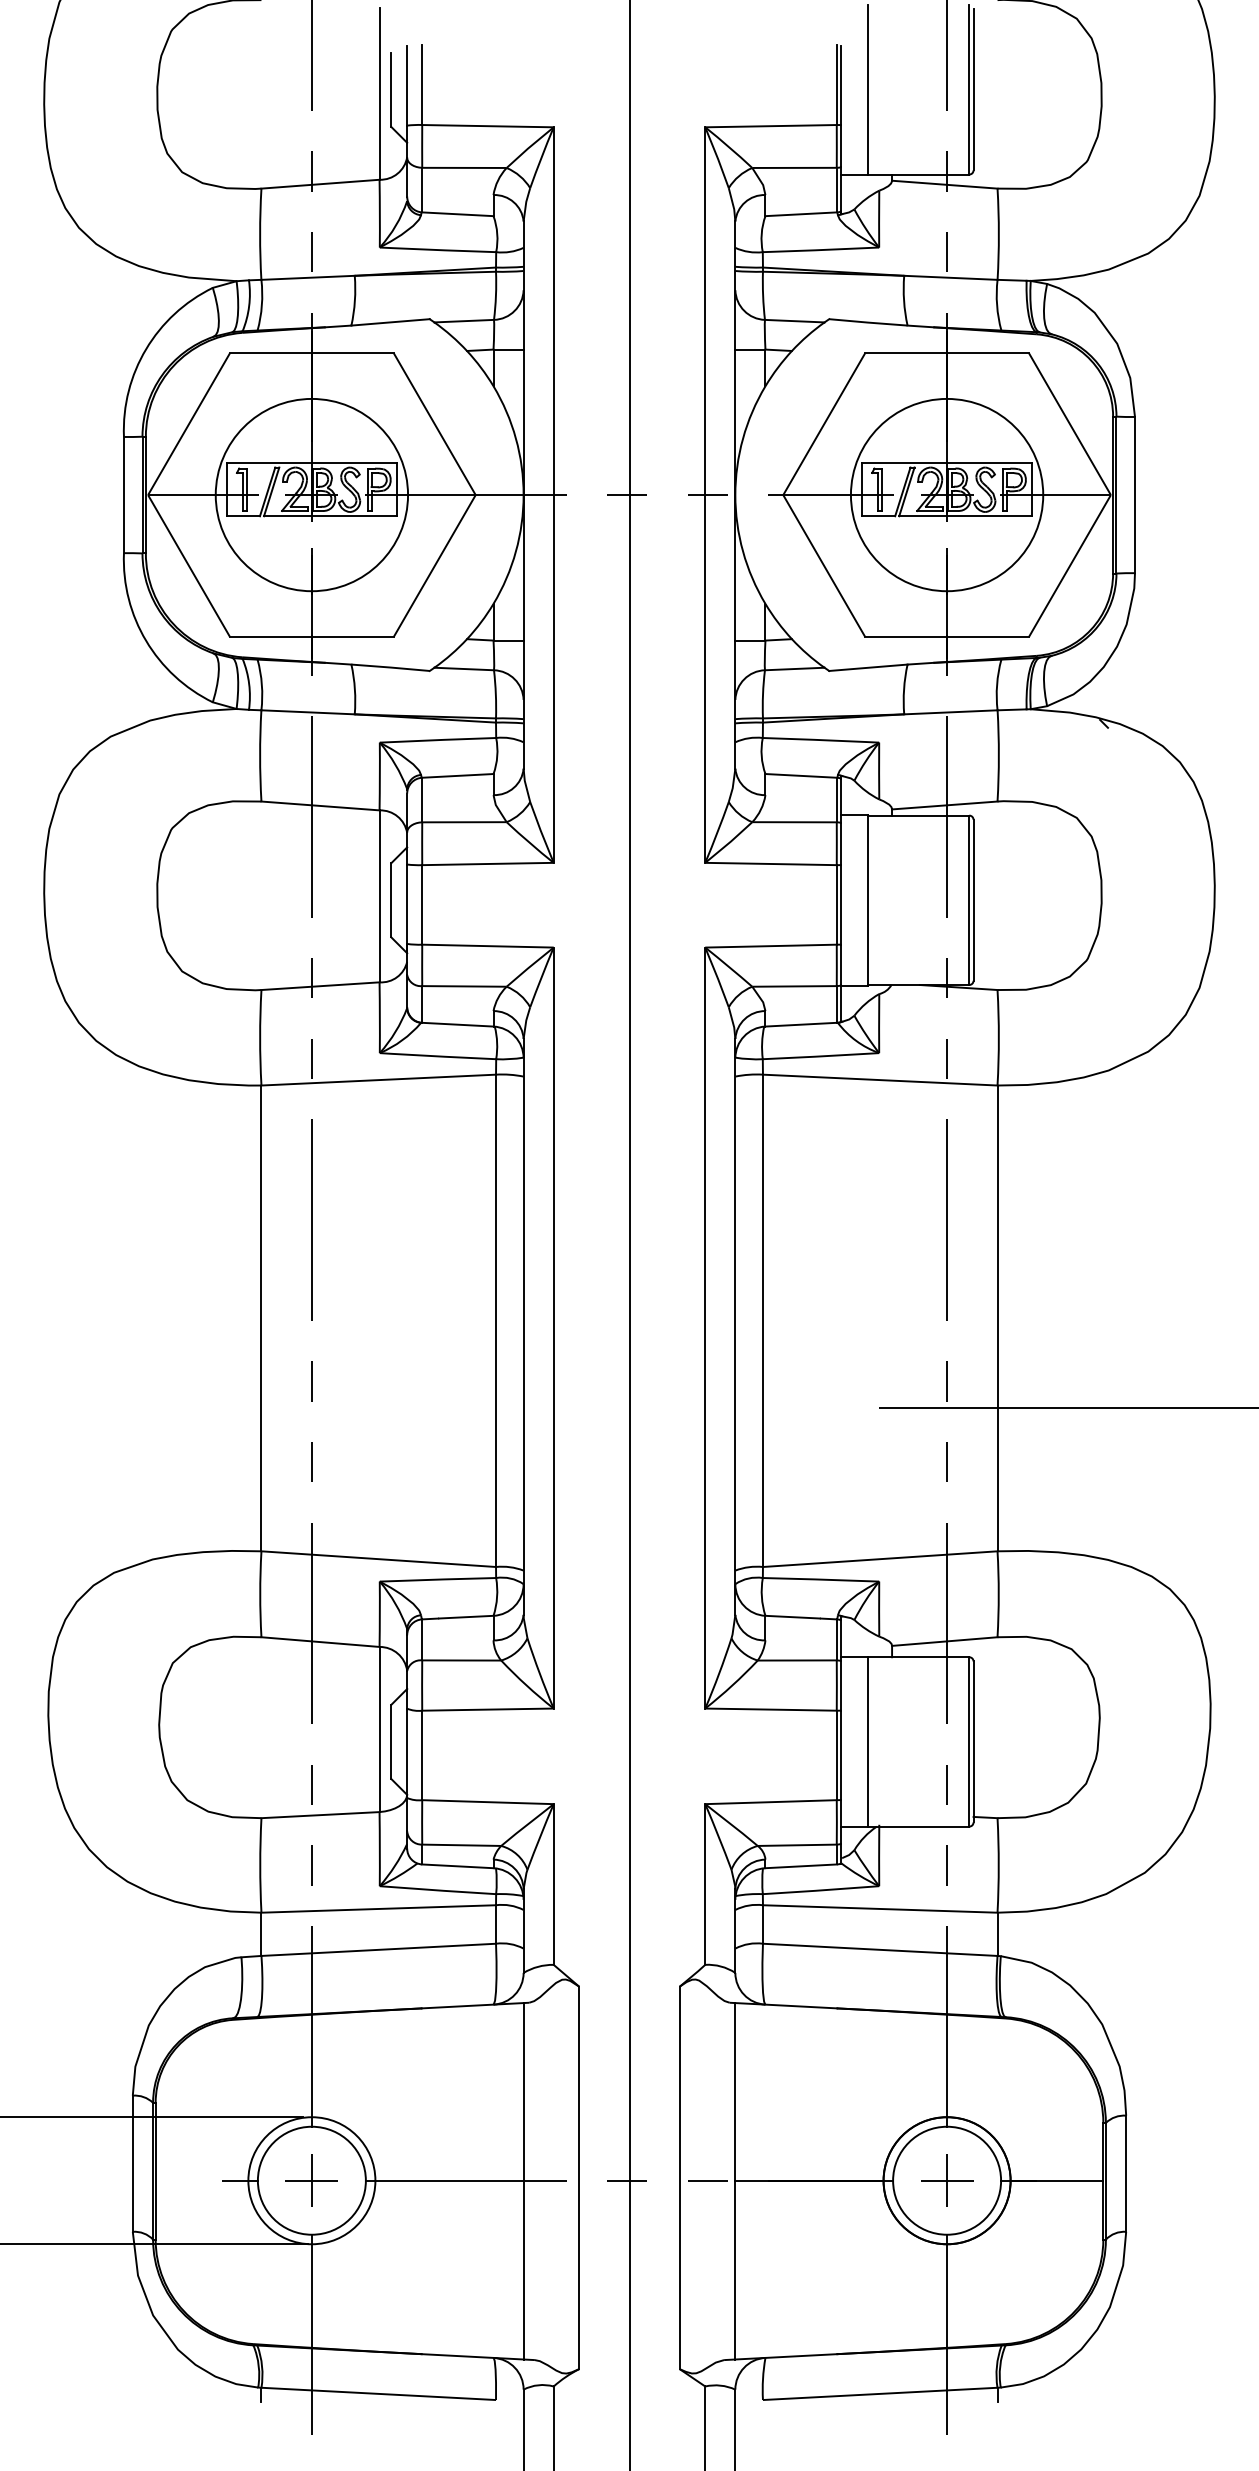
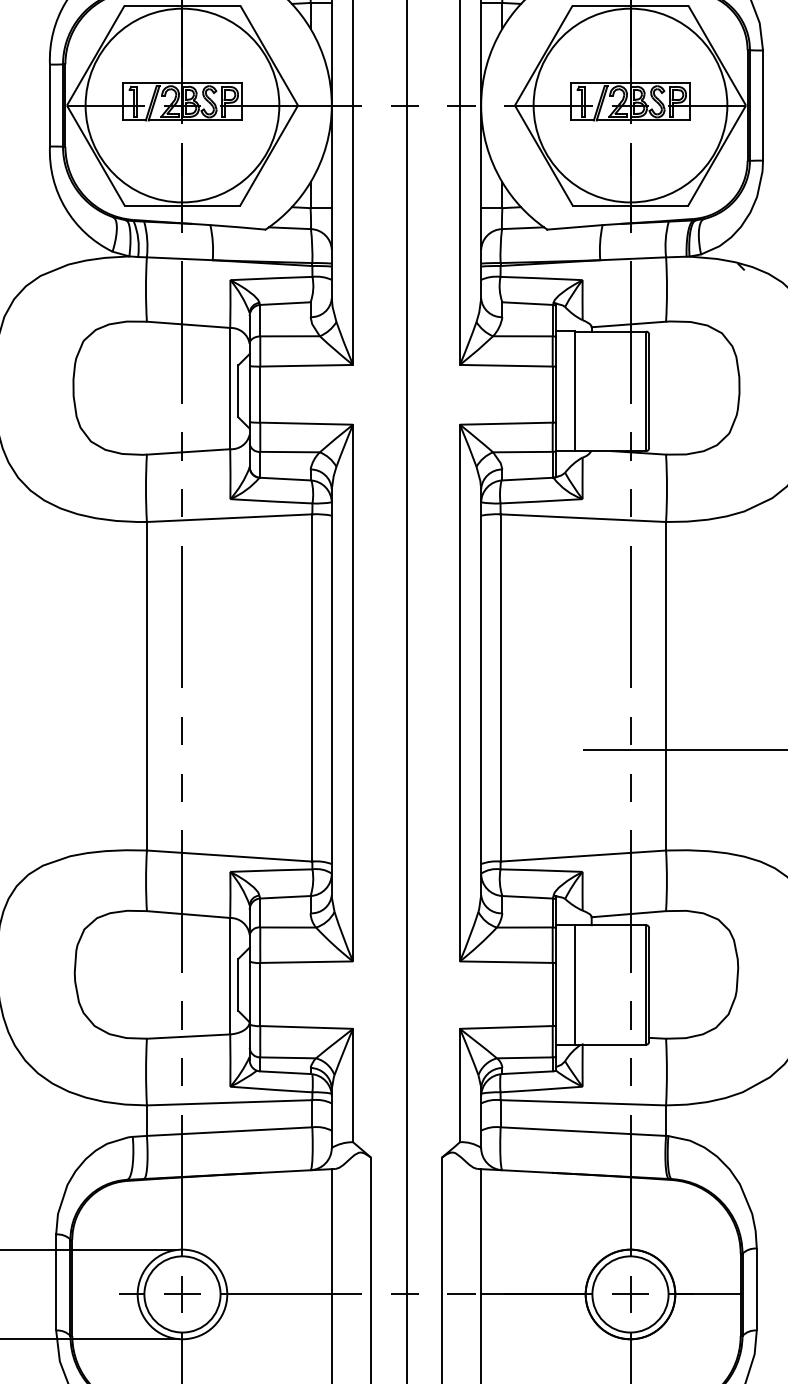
circle: (311, 494) -> (182, 105), size x1.43
circle: (946, 494) -> (630, 105), size x1.43

